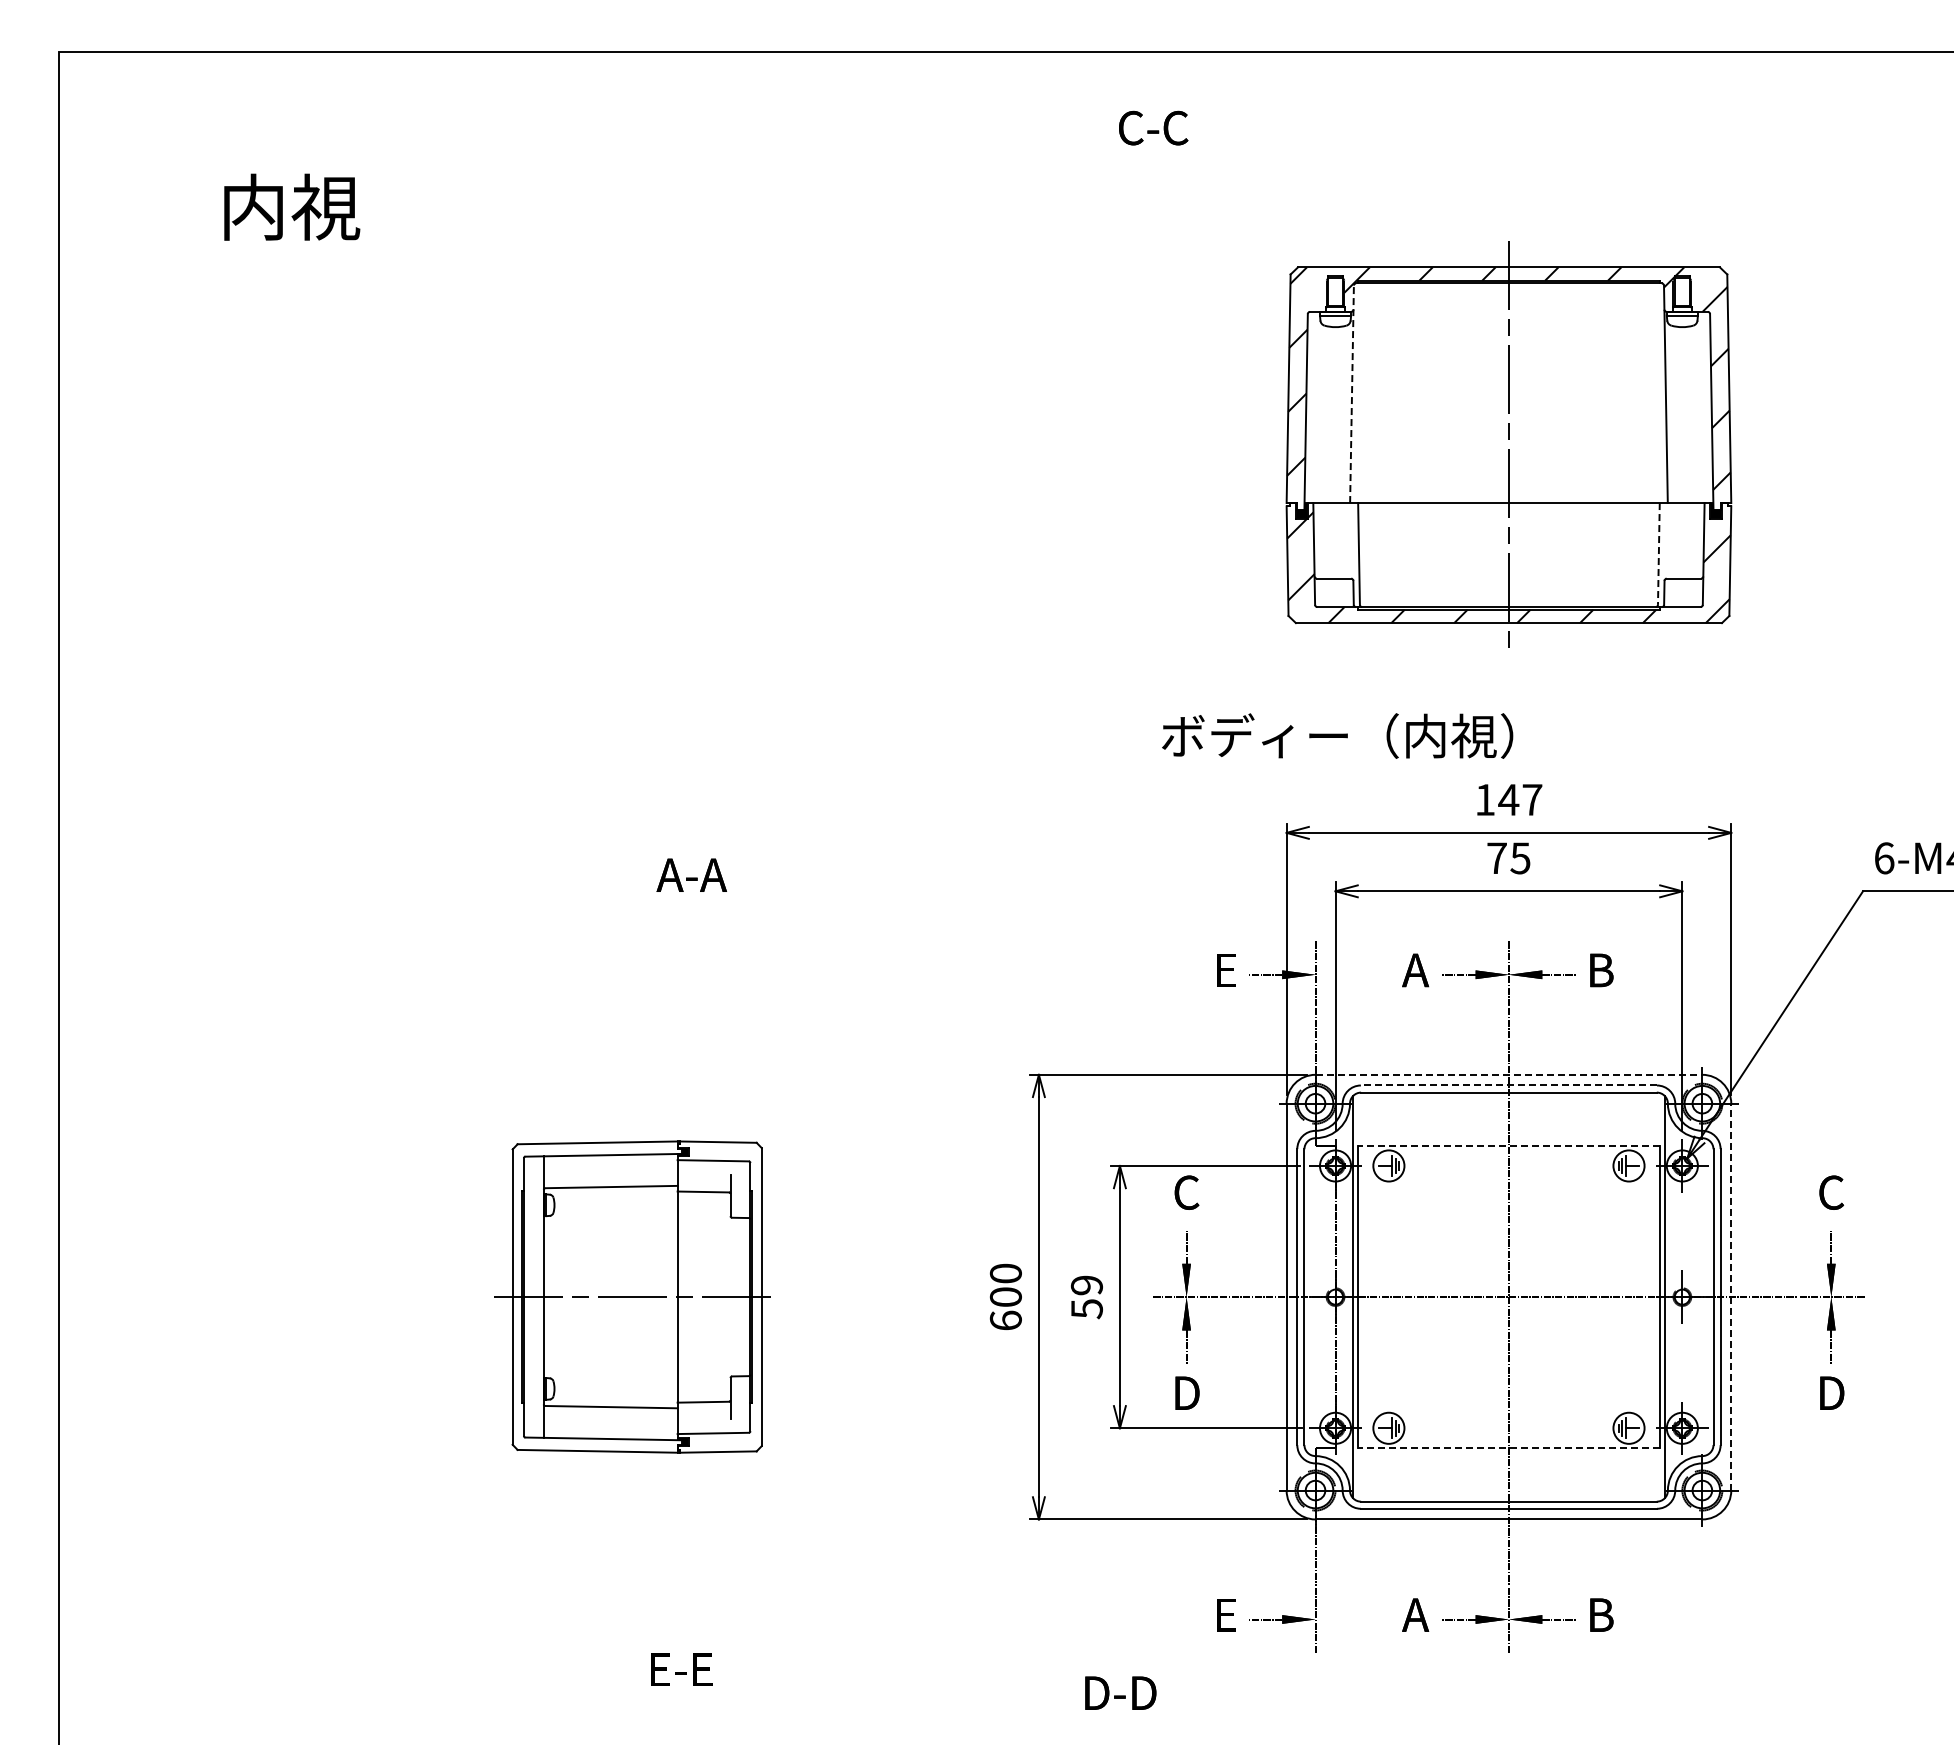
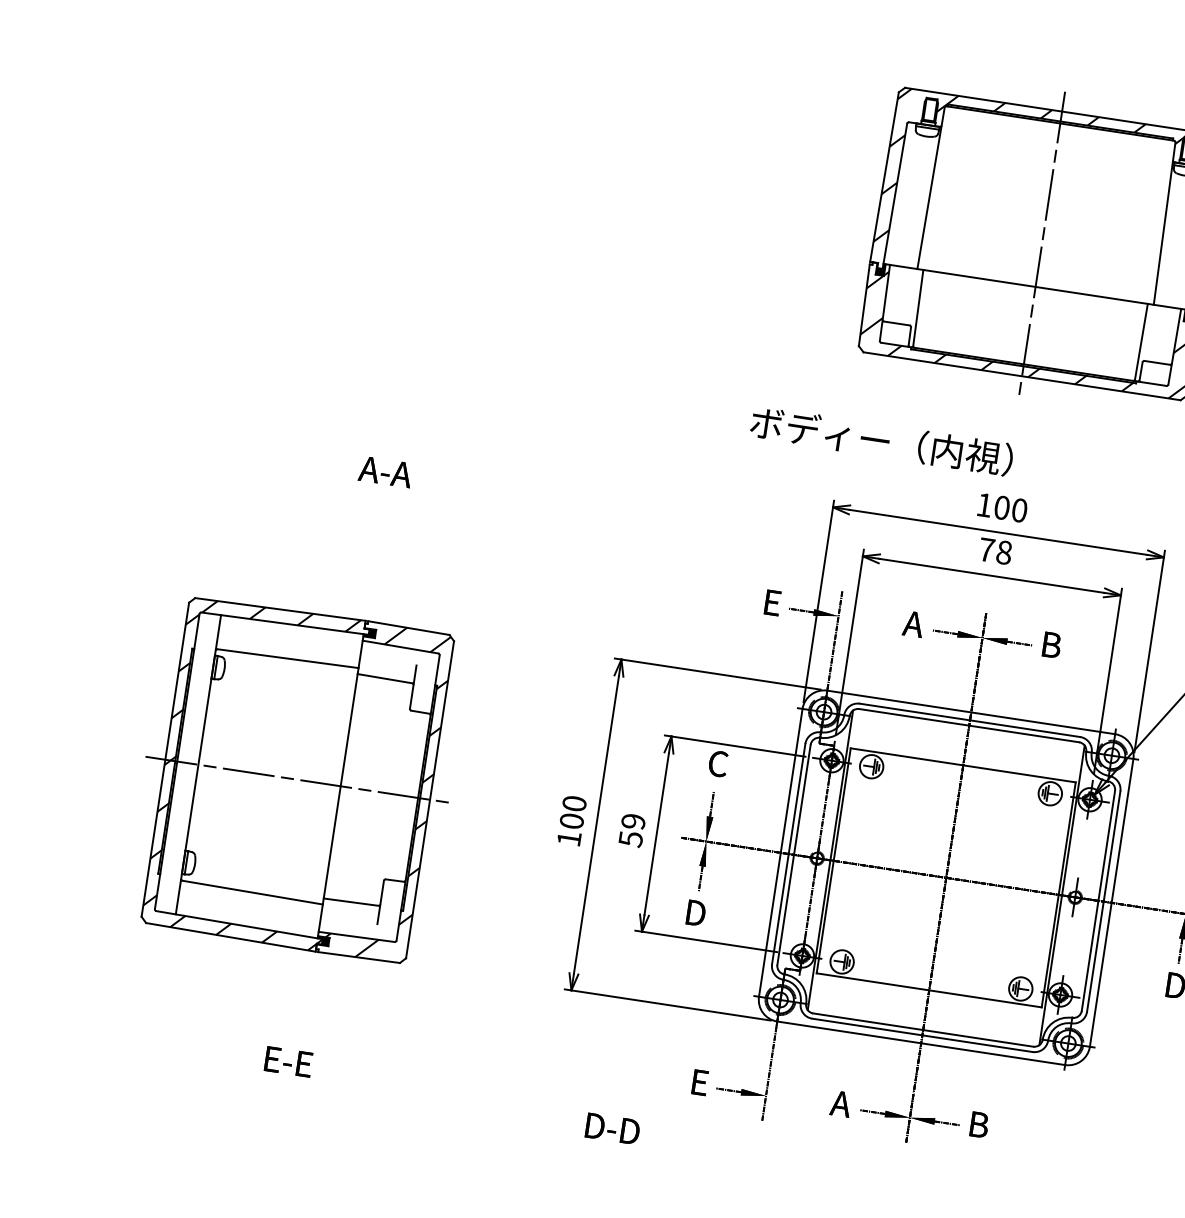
line: (1352, 394) -> (931, 188), dashed -> solid
line: (1658, 553) -> (1141, 341), dashed -> solid
text: (1520, 799) -> (1010, 508), 147 -> 100
text: (1520, 858) -> (1004, 552), 75 -> 78
line: (1509, 1074) -> (971, 712), dashed -> solid
line: (1508, 1085) -> (969, 720), dashed -> solid
line: (1508, 1145) -> (962, 764), dashed -> solid
part: (636, 1296) -> (297, 779), size x1.43
line: (1731, 1296) -> (1111, 902), dashed -> solid
text: (1005, 1320) -> (568, 838), 600 -> 100
line: (1508, 1448) -> (928, 990), dashed -> solid

